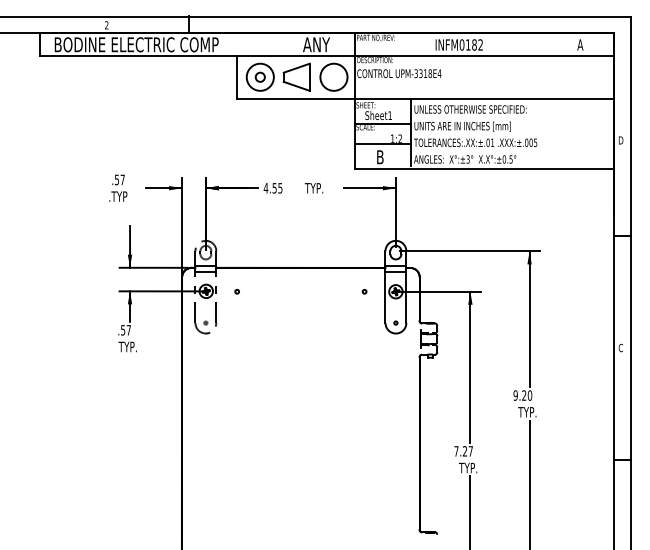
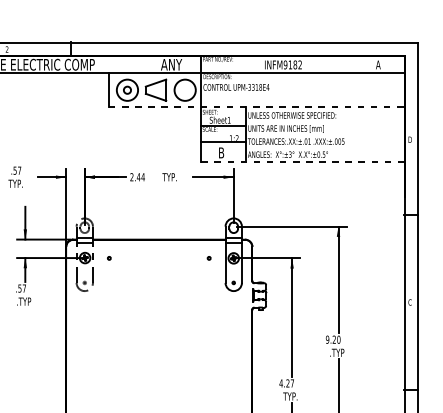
text: (461, 44) -> (285, 64), INFM0182 -> INFM9182
line: (425, 98) -> (256, 106), solid -> dashed
line: (484, 168) -> (303, 161), solid -> dashed
text: (272, 188) -> (137, 177), 4.55 -> 2.44
text: (117, 196) -> (15, 183), .TYP -> TYP.
text: (127, 346) -> (23, 301), TYP. -> .TYP
text: (527, 412) -> (336, 353), TYP. -> .TYP
text: (456, 451) -> (281, 383), 7.27 -> 4.27

